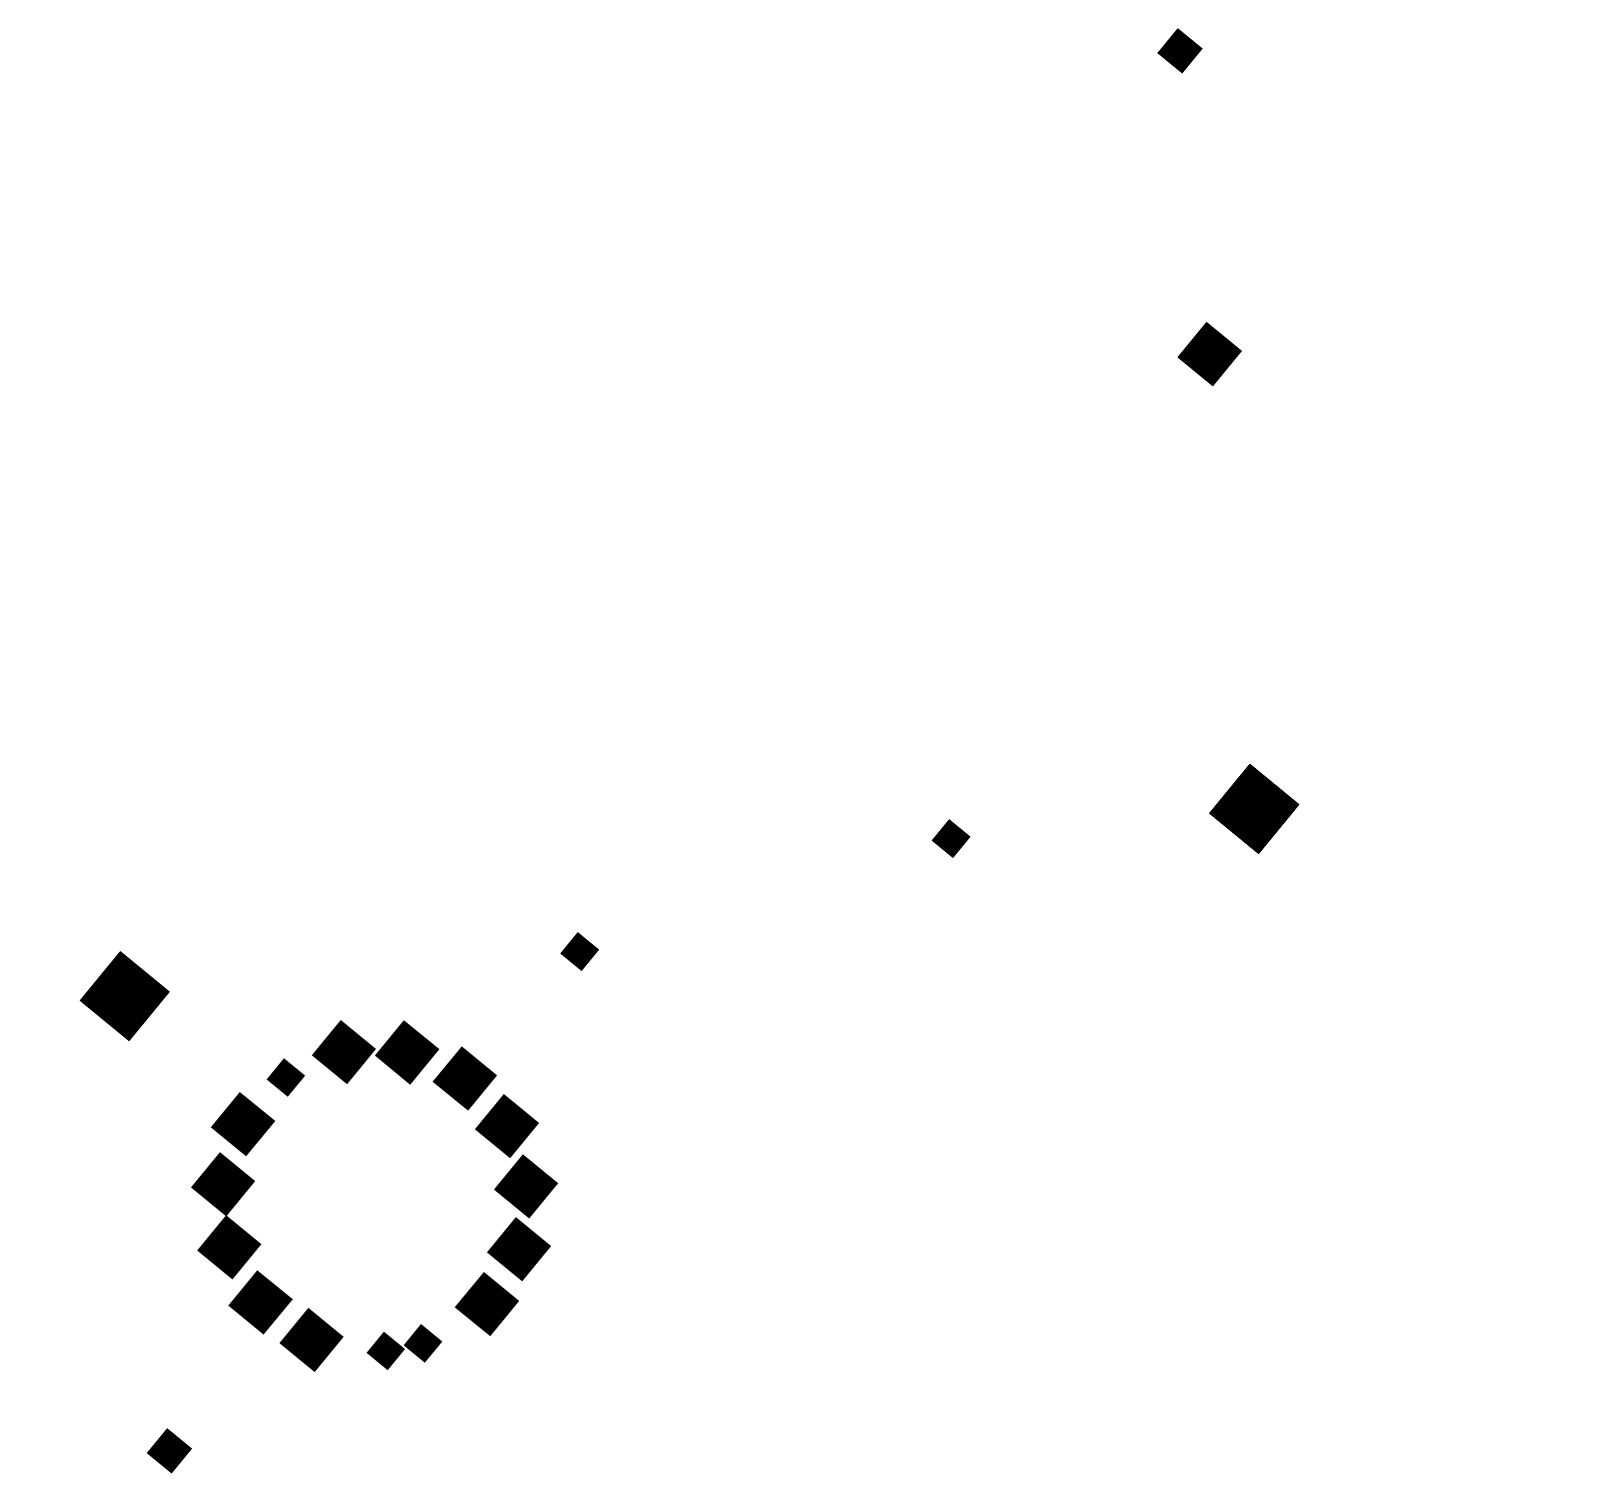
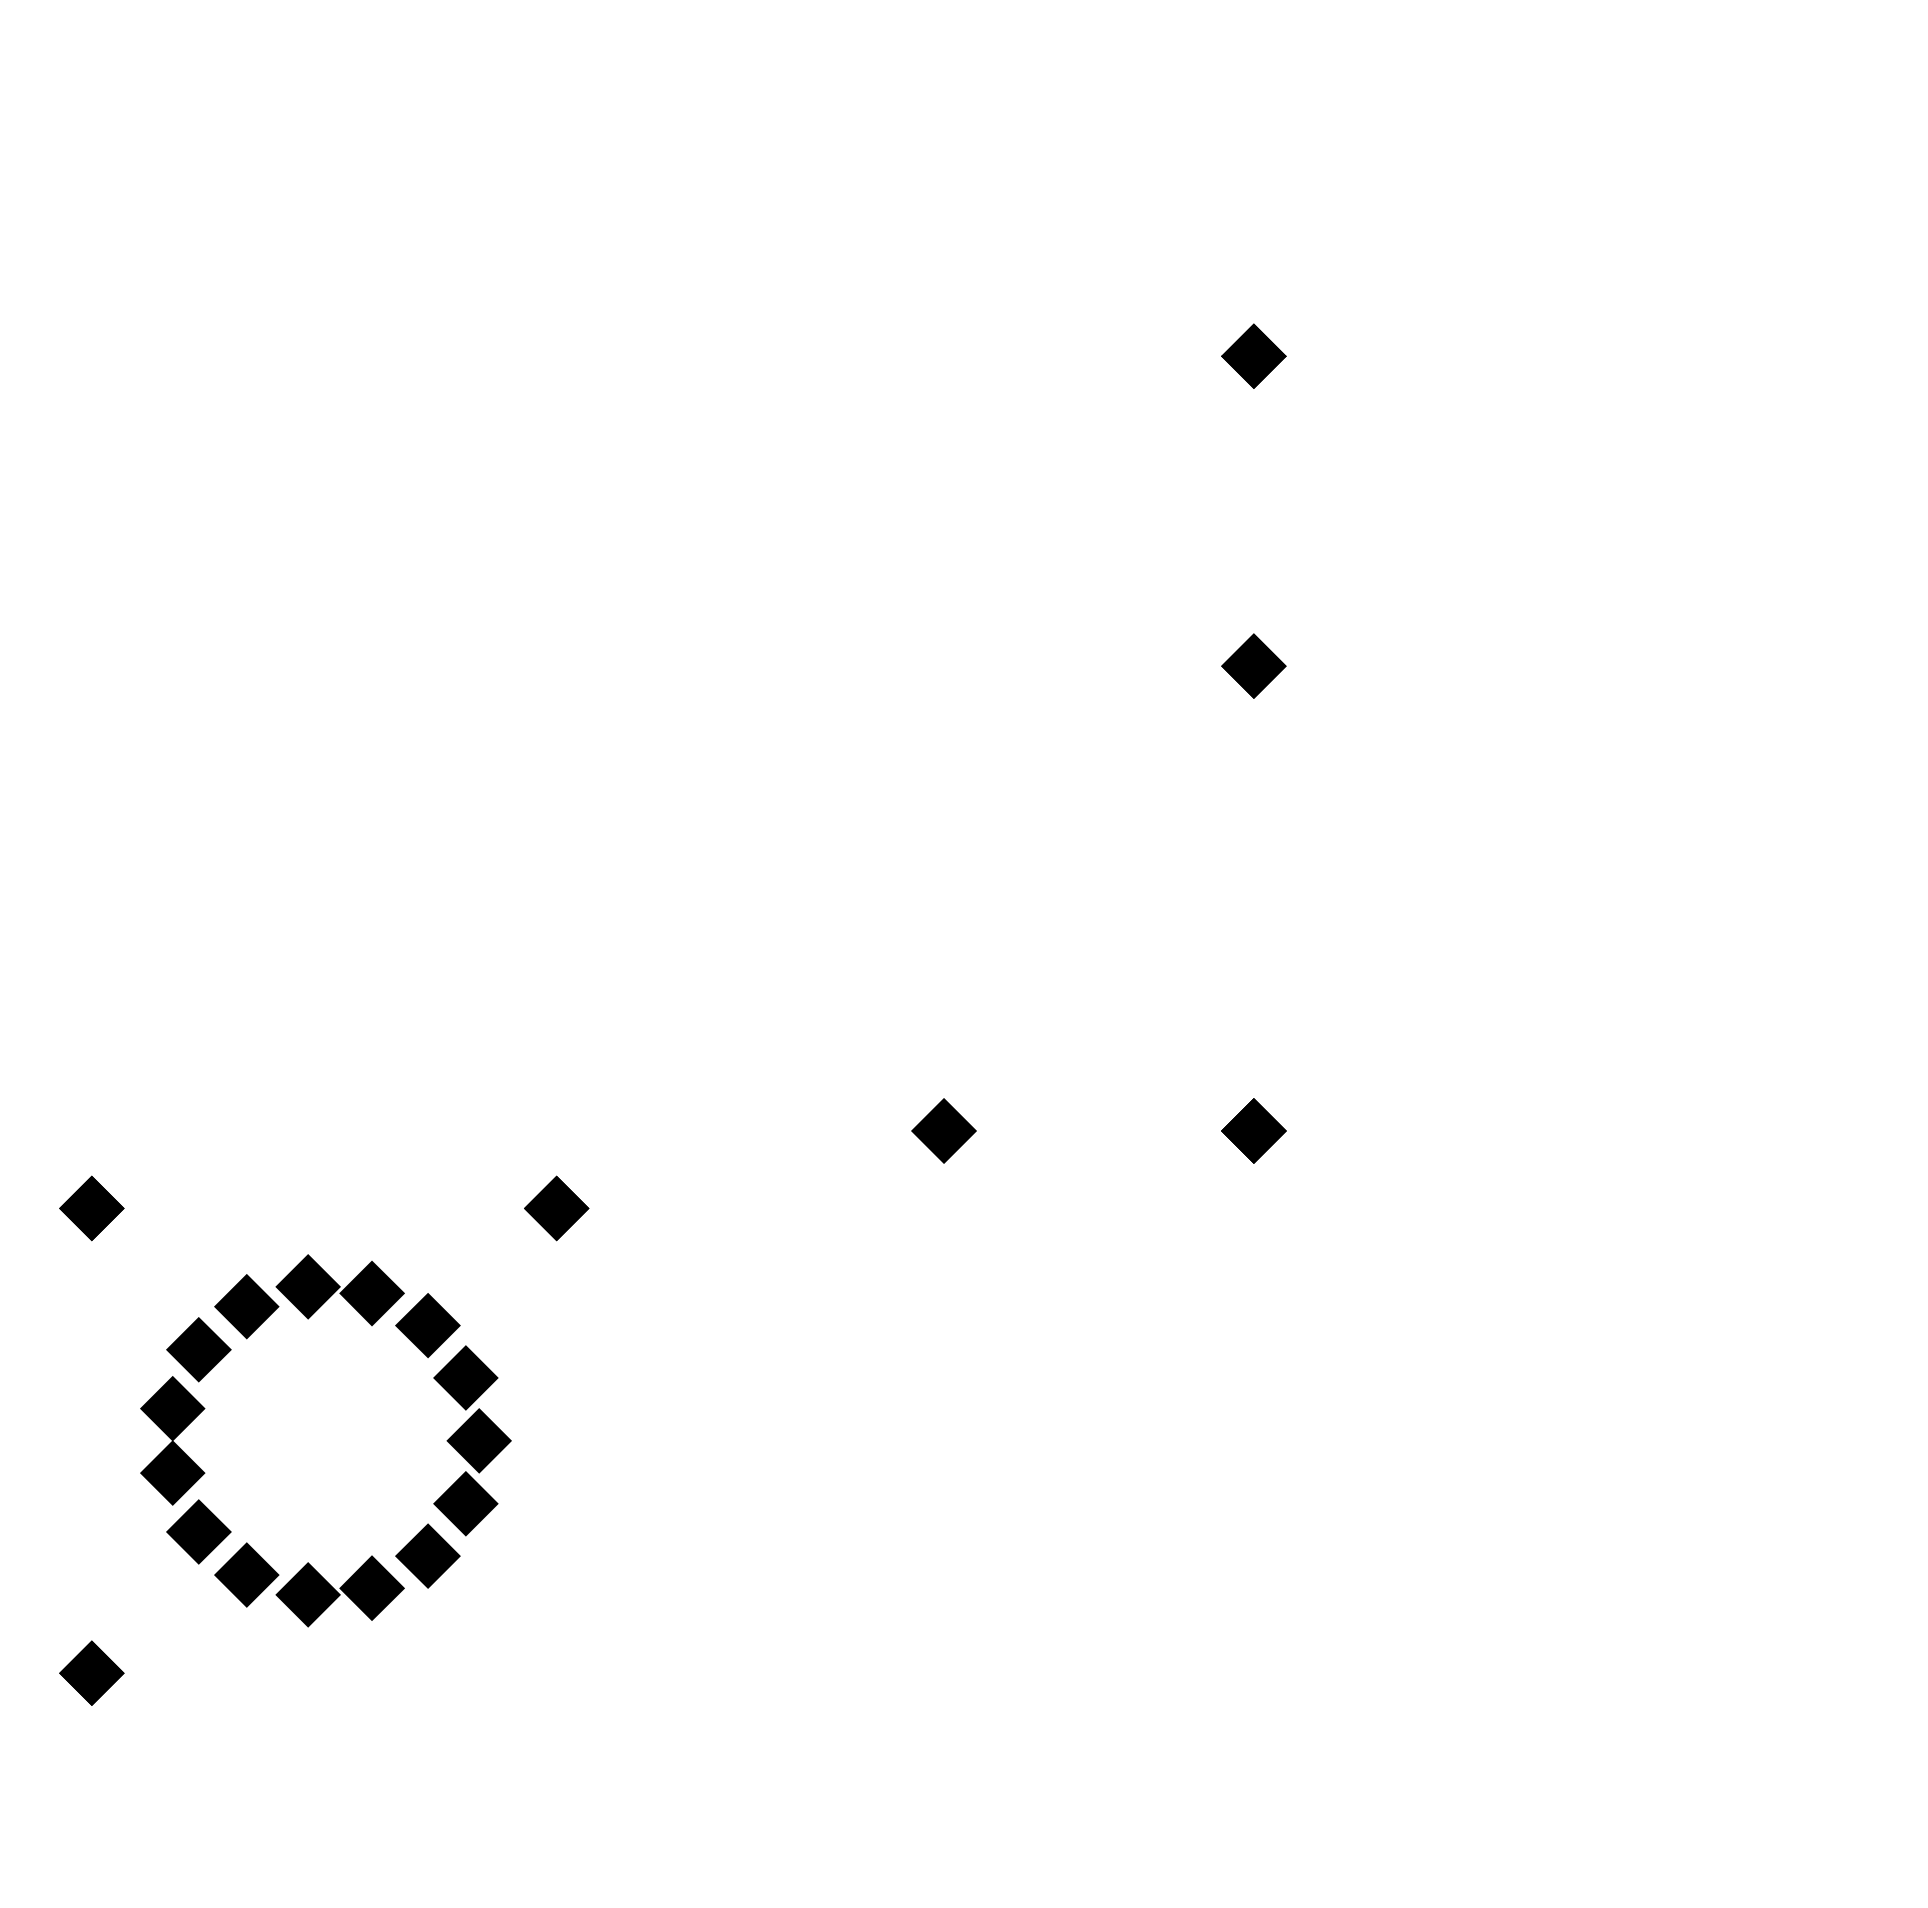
part: (1179, 50) -> (1253, 355), size x1.43
part: (1253, 808) -> (1253, 1130), size x0.71
part: (950, 838) -> (943, 1130), size x1.67
part: (579, 951) -> (556, 1208), size x1.67
part: (124, 996) -> (91, 1208), size x0.71
part: (285, 1077) -> (246, 1306), size x1.67
part: (403, 1347) -> (339, 1591), size x1.67
part: (168, 1450) -> (91, 1672), size x1.43

